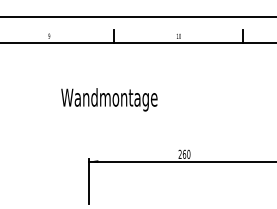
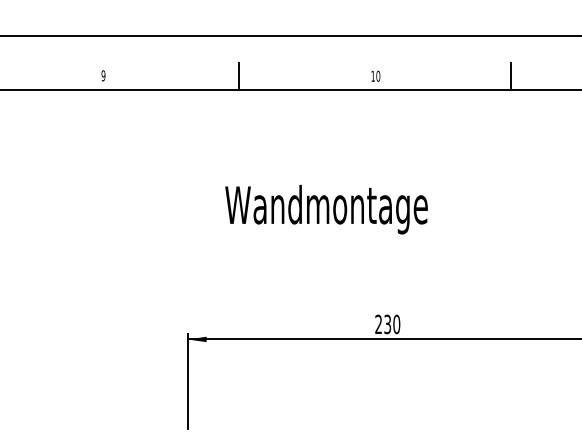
text: (109, 99) -> (326, 208), moved
text: (184, 153) -> (387, 322), 260 -> 230

